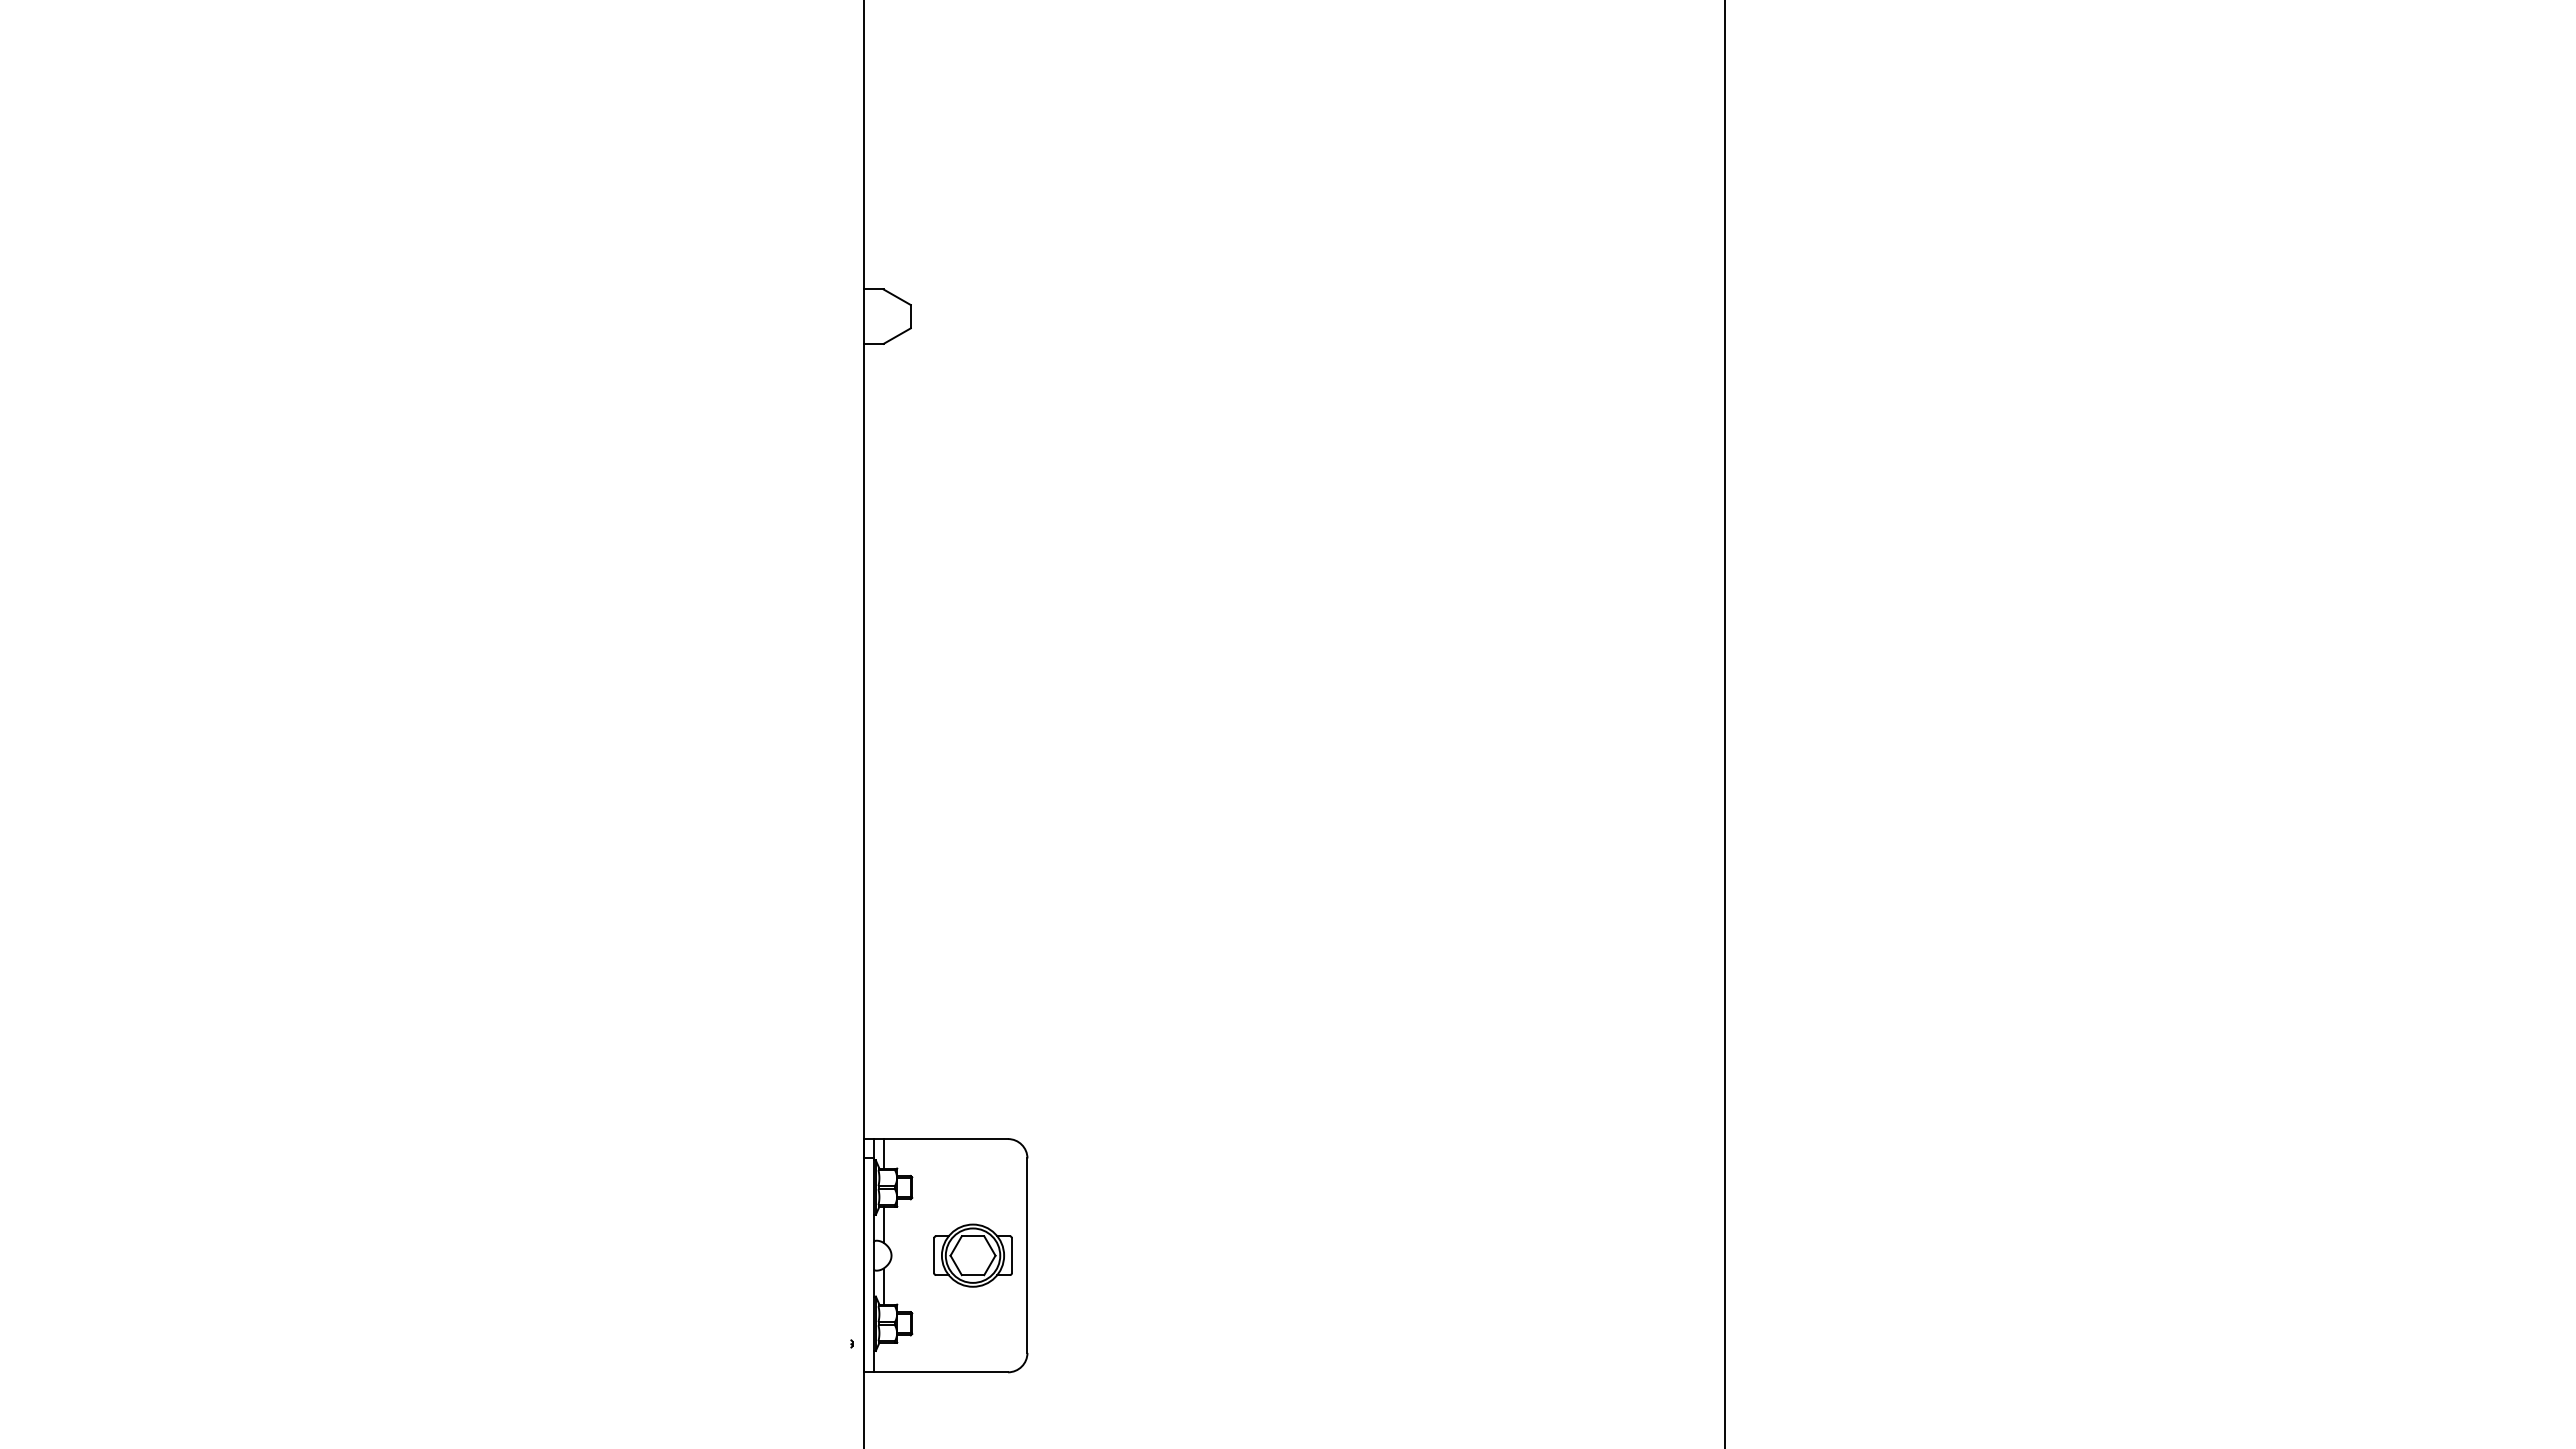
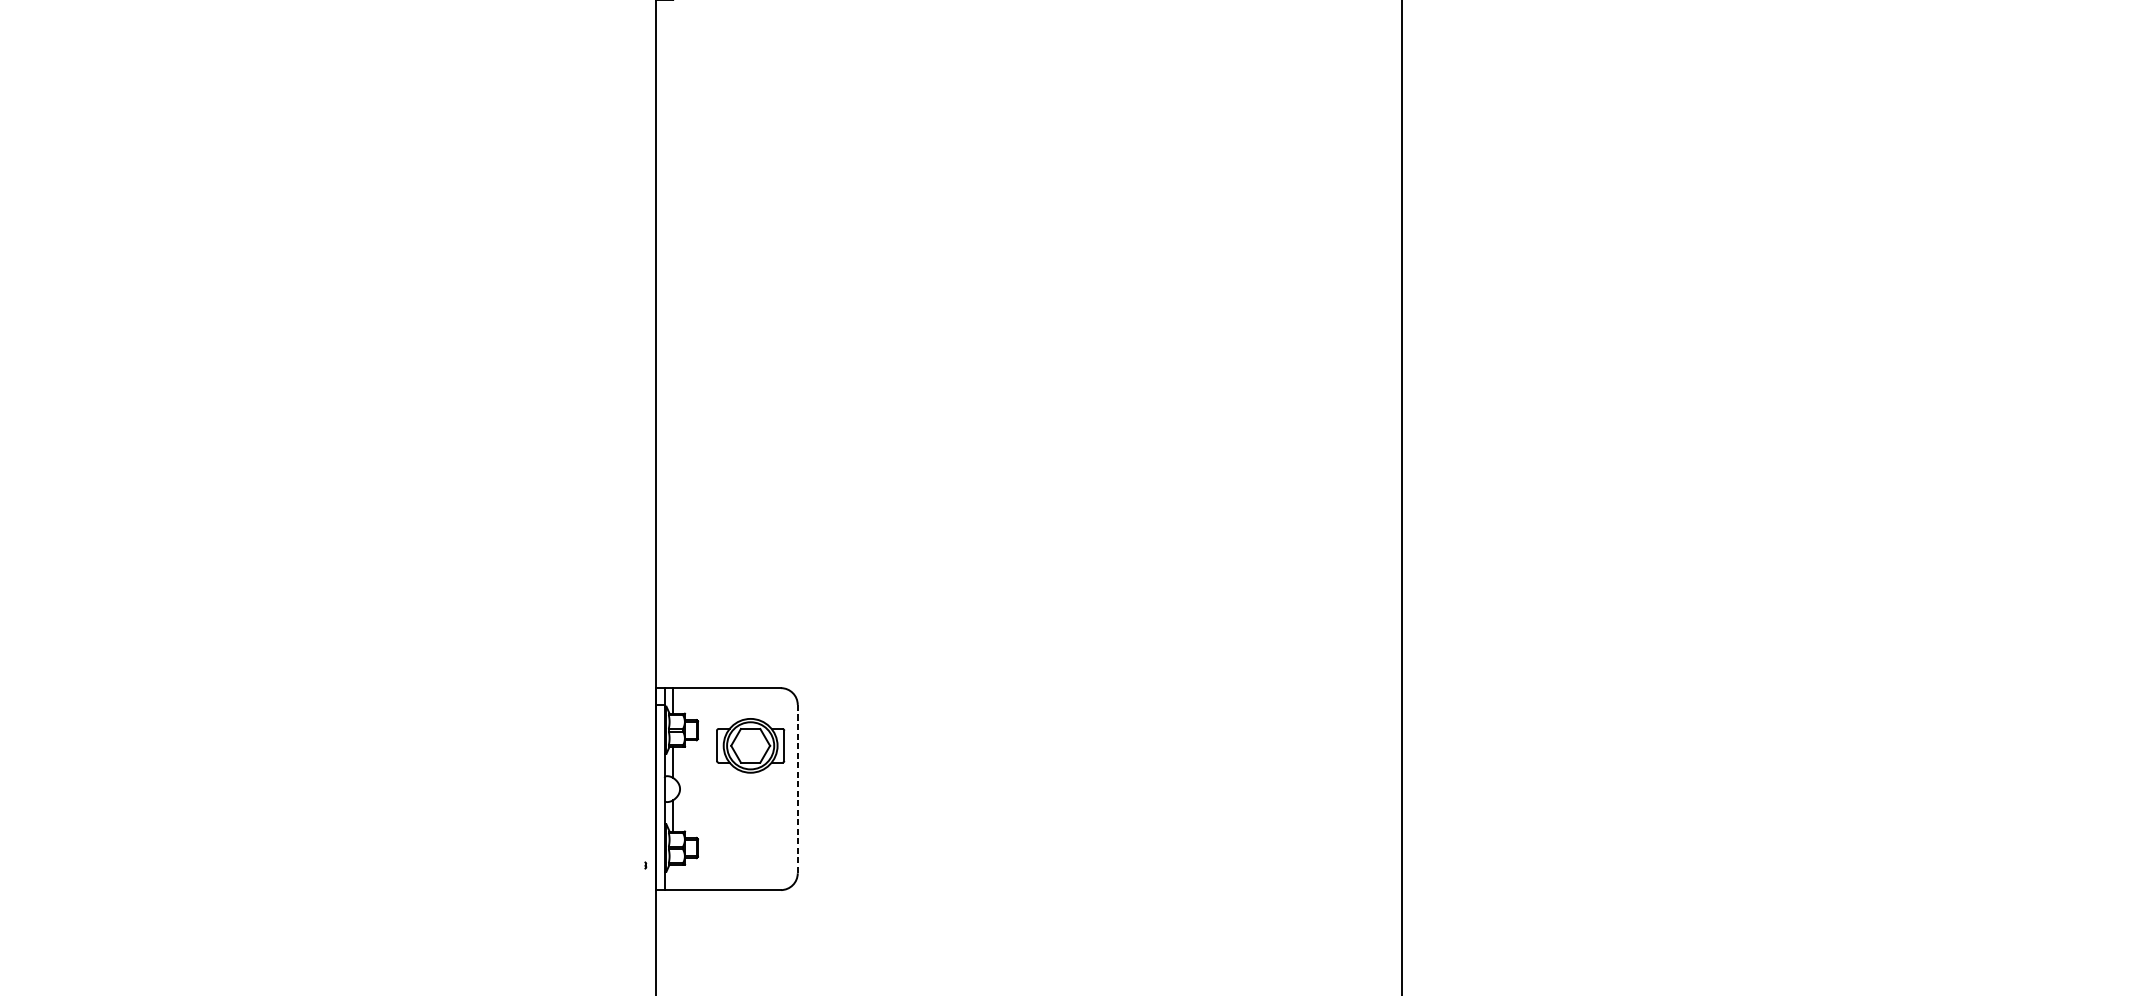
part: (972, 1255) -> (750, 745), moved
line: (1027, 1256) -> (797, 789), solid -> dashed

